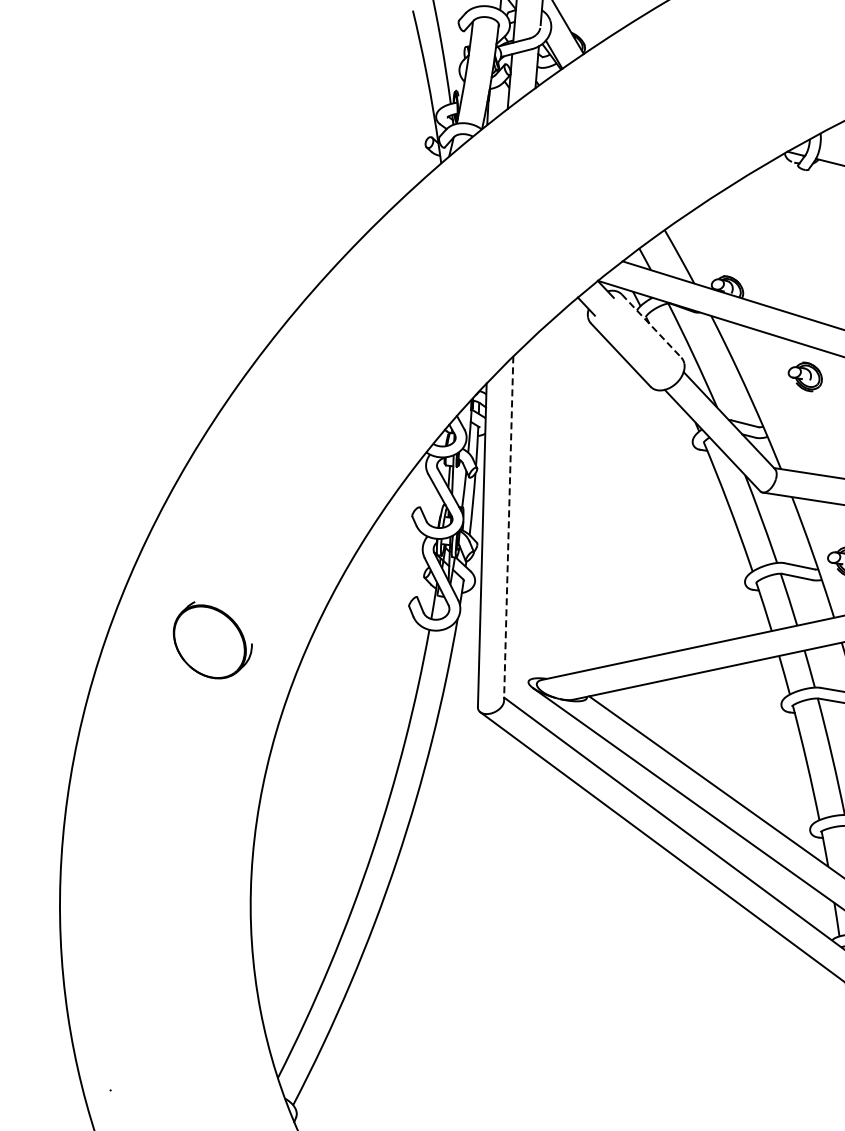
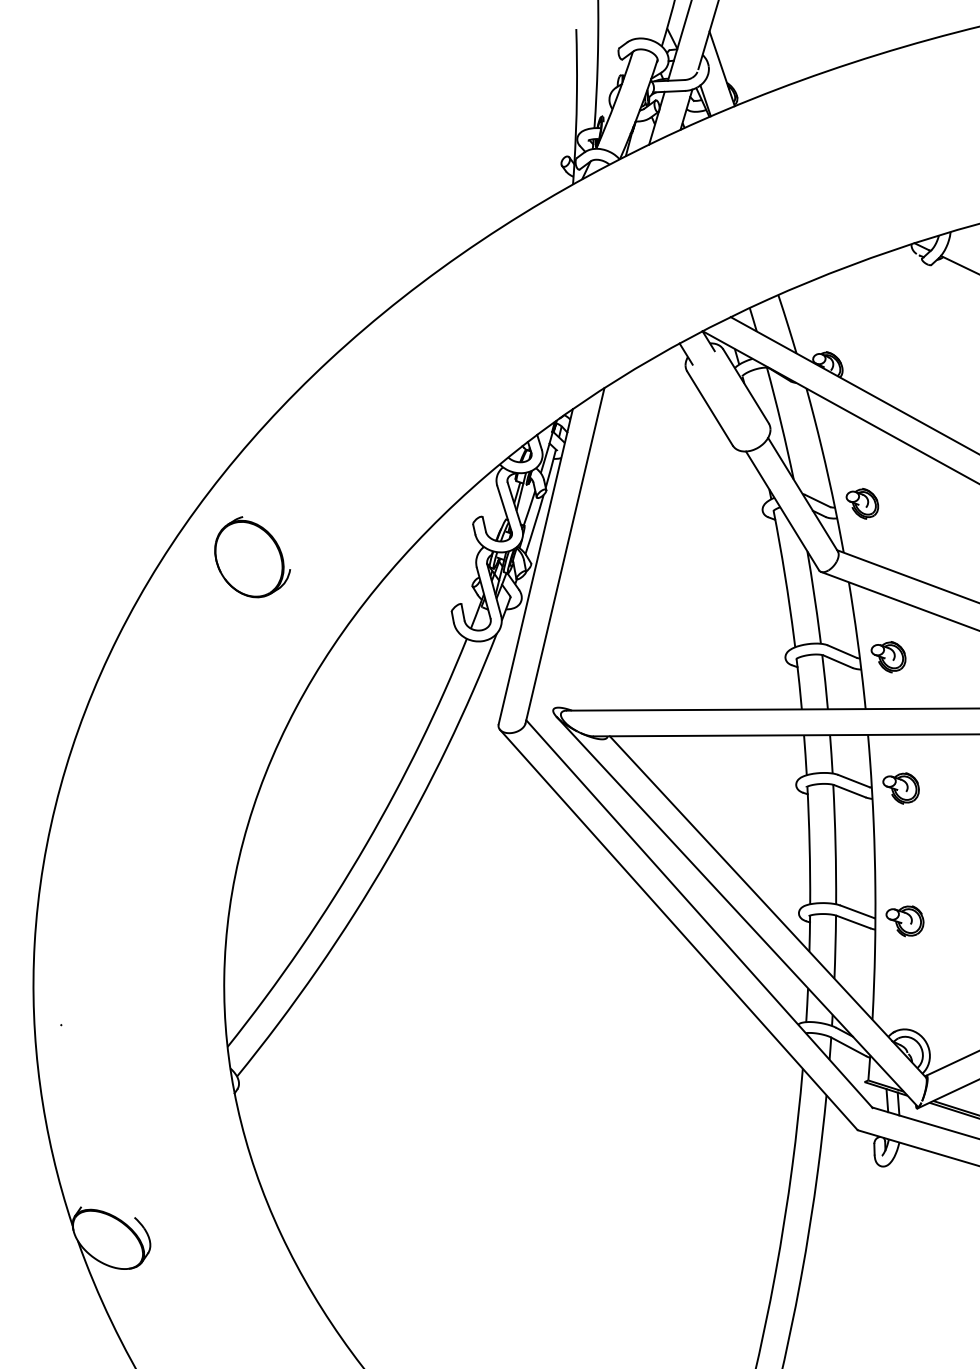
line: (652, 326) -> (746, 386), dashed -> solid
part: (805, 377) -> (862, 503), moved
line: (508, 529) -> (564, 556), dashed -> solid
part: (212, 639) -> (252, 557), moved

